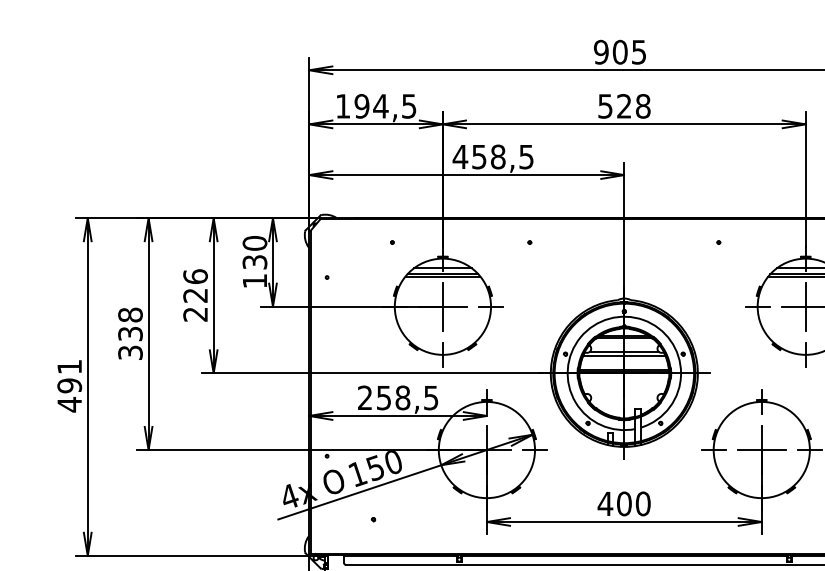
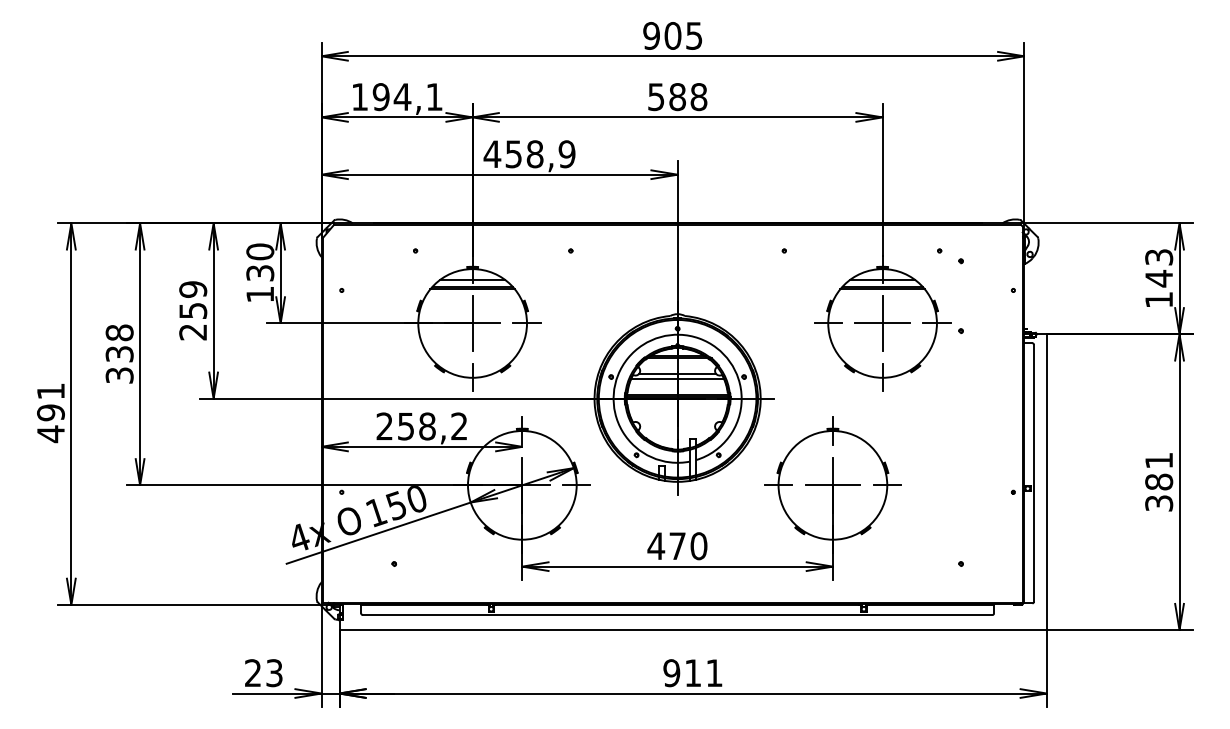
text: (409, 106) -> (434, 97), 194,5 -> 194,1
text: (624, 106) -> (677, 97), 528 -> 588
text: (525, 157) -> (566, 154), 458,5 -> 458,9
text: (195, 285) -> (193, 299), 226 -> 259
text: (431, 397) -> (459, 426), 258,5 -> 258,2
text: (624, 504) -> (677, 546), 400 -> 470

